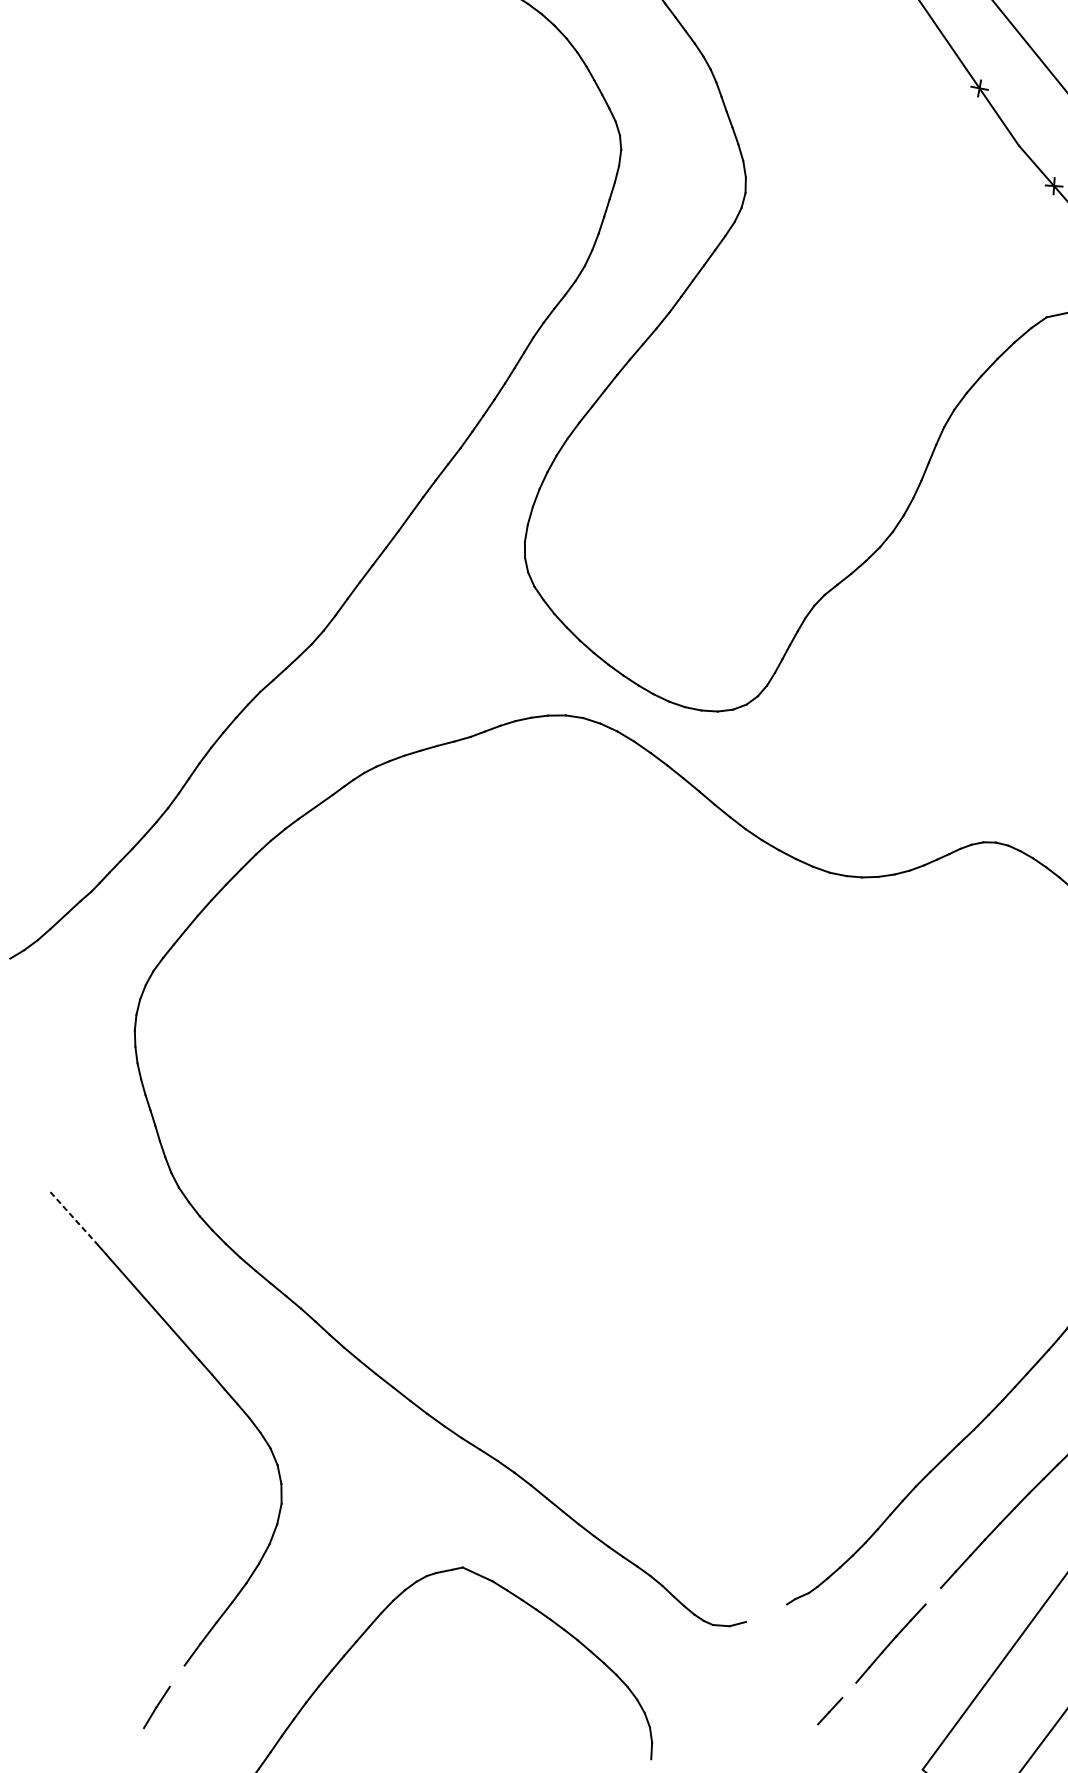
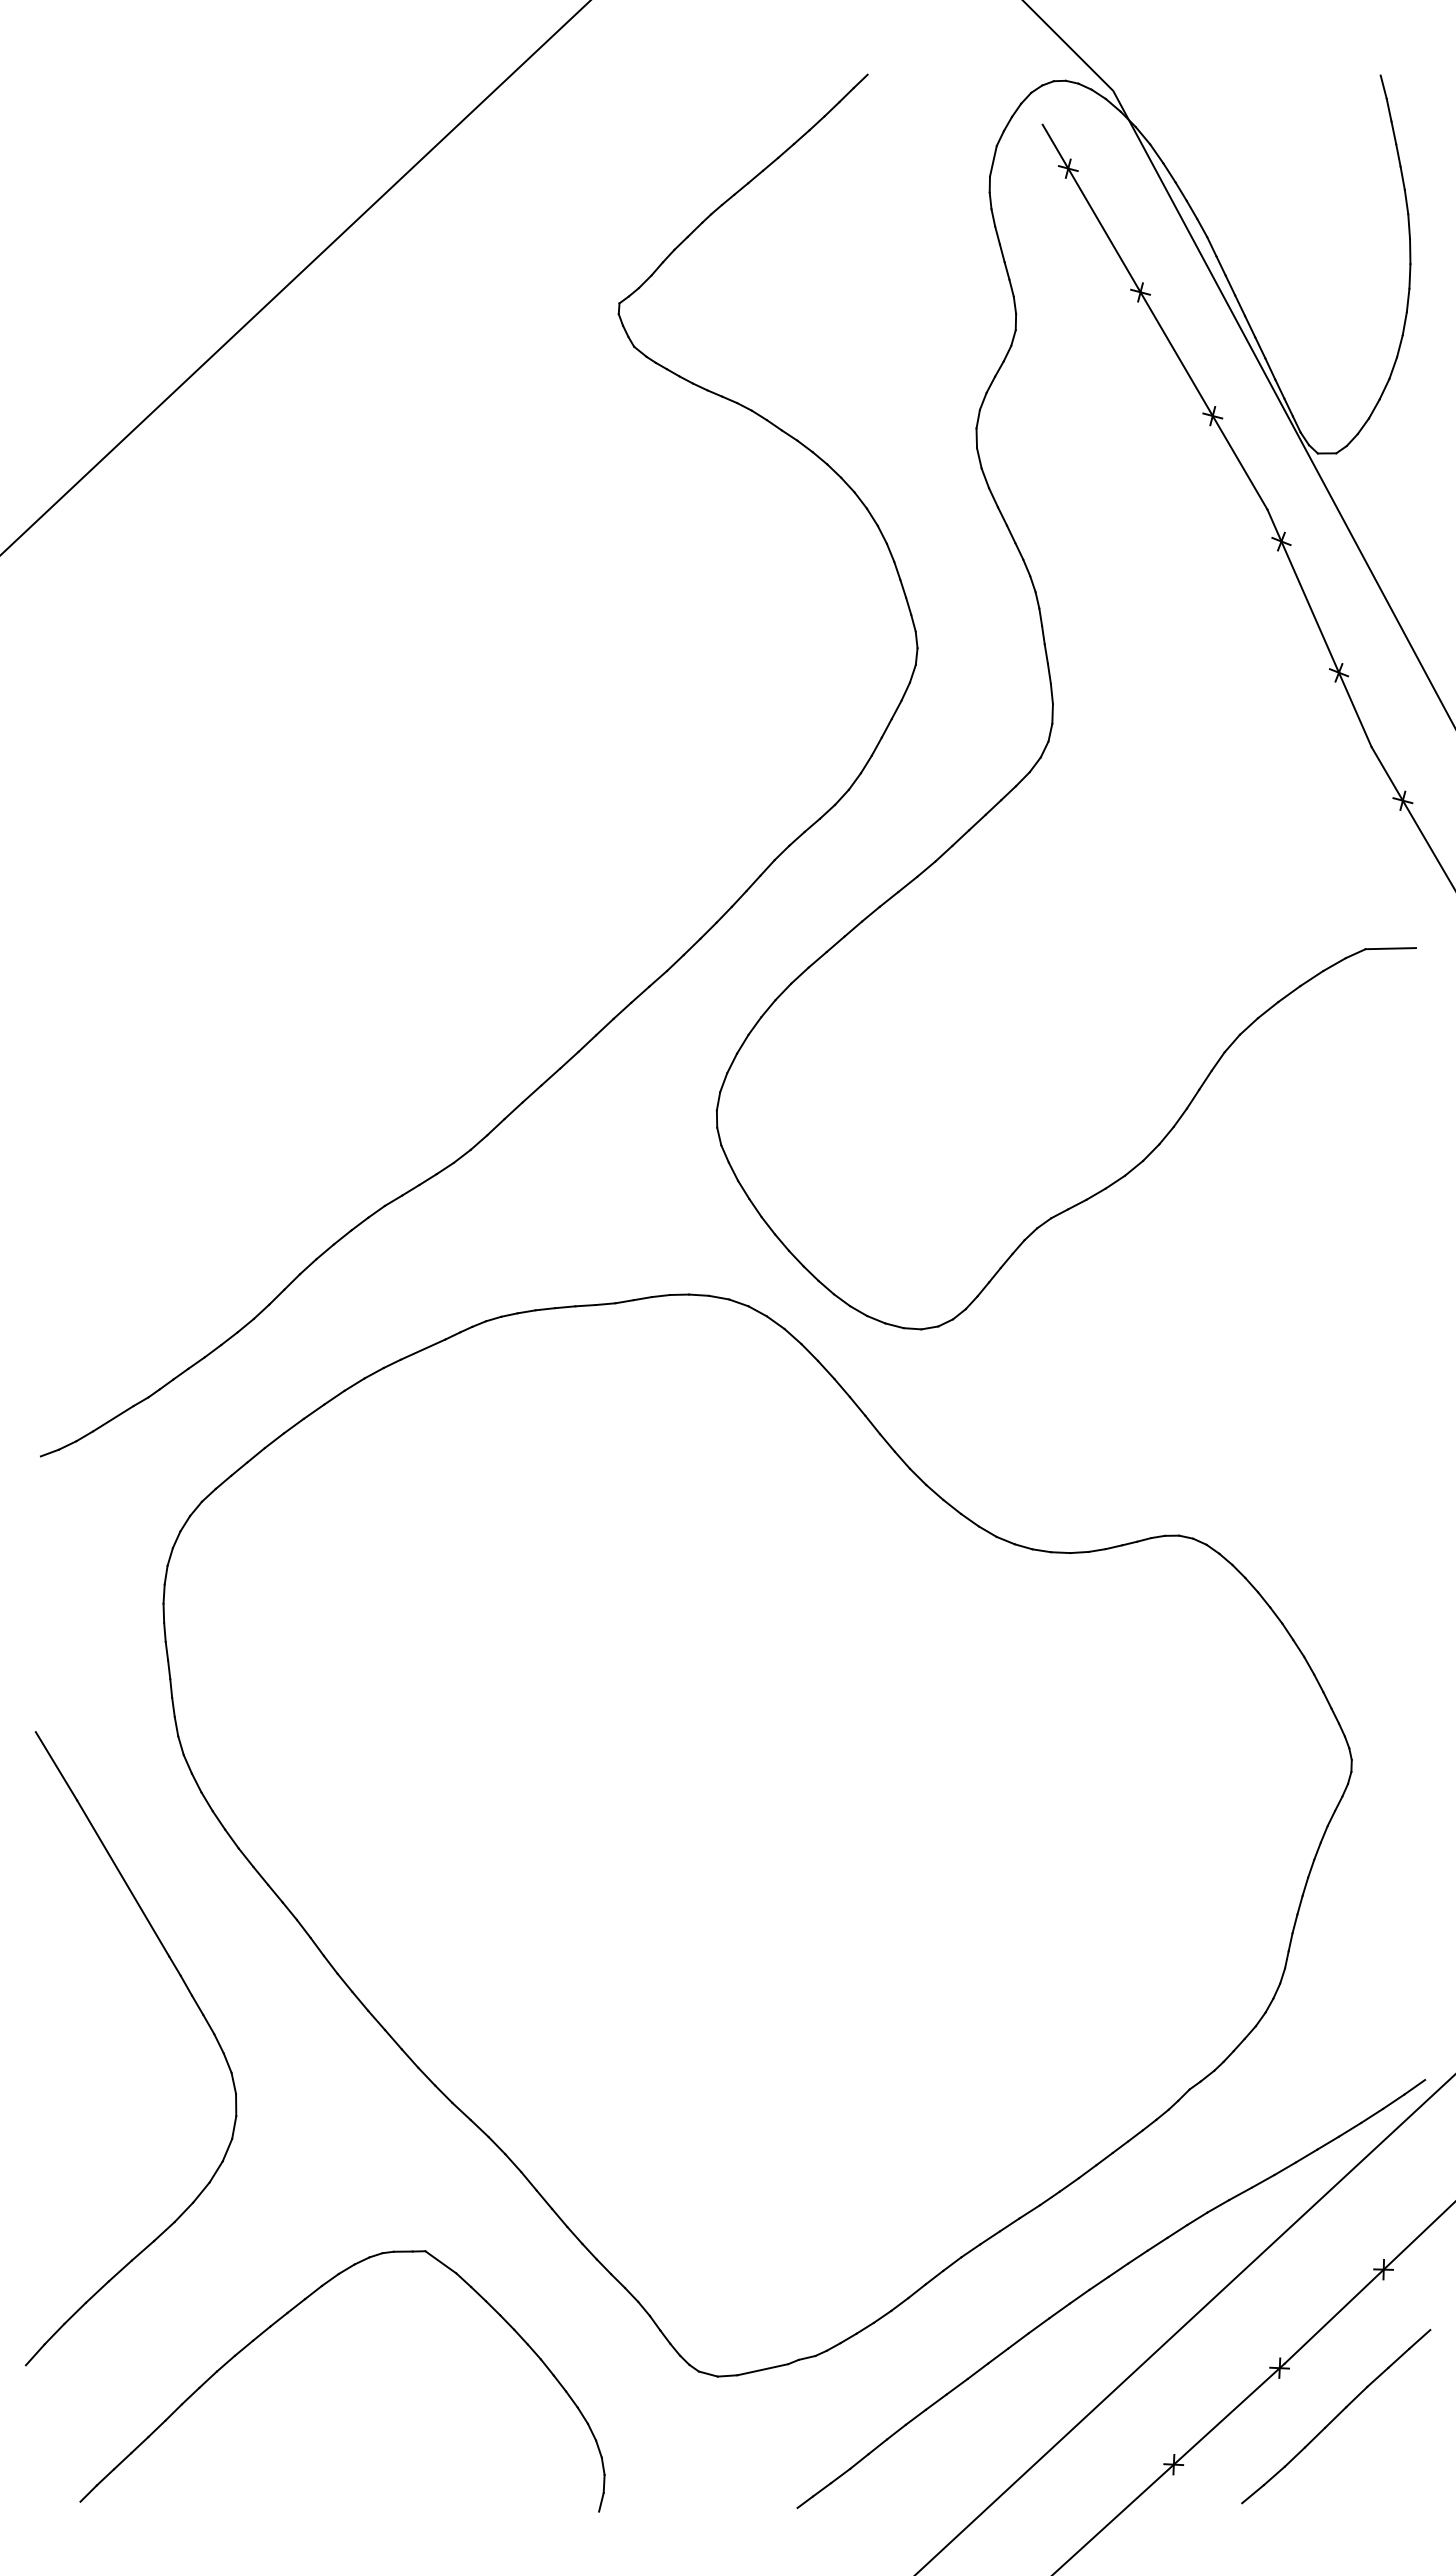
line: (73, 1217) -> (56, 1766), dashed -> solid
line: (932, 1596) -> (956, 2386), added
line: (766, 1613) -> (762, 2369), added
line: (177, 1675) -> (75, 2312), added
line: (849, 1689) -> (840, 2475), added

